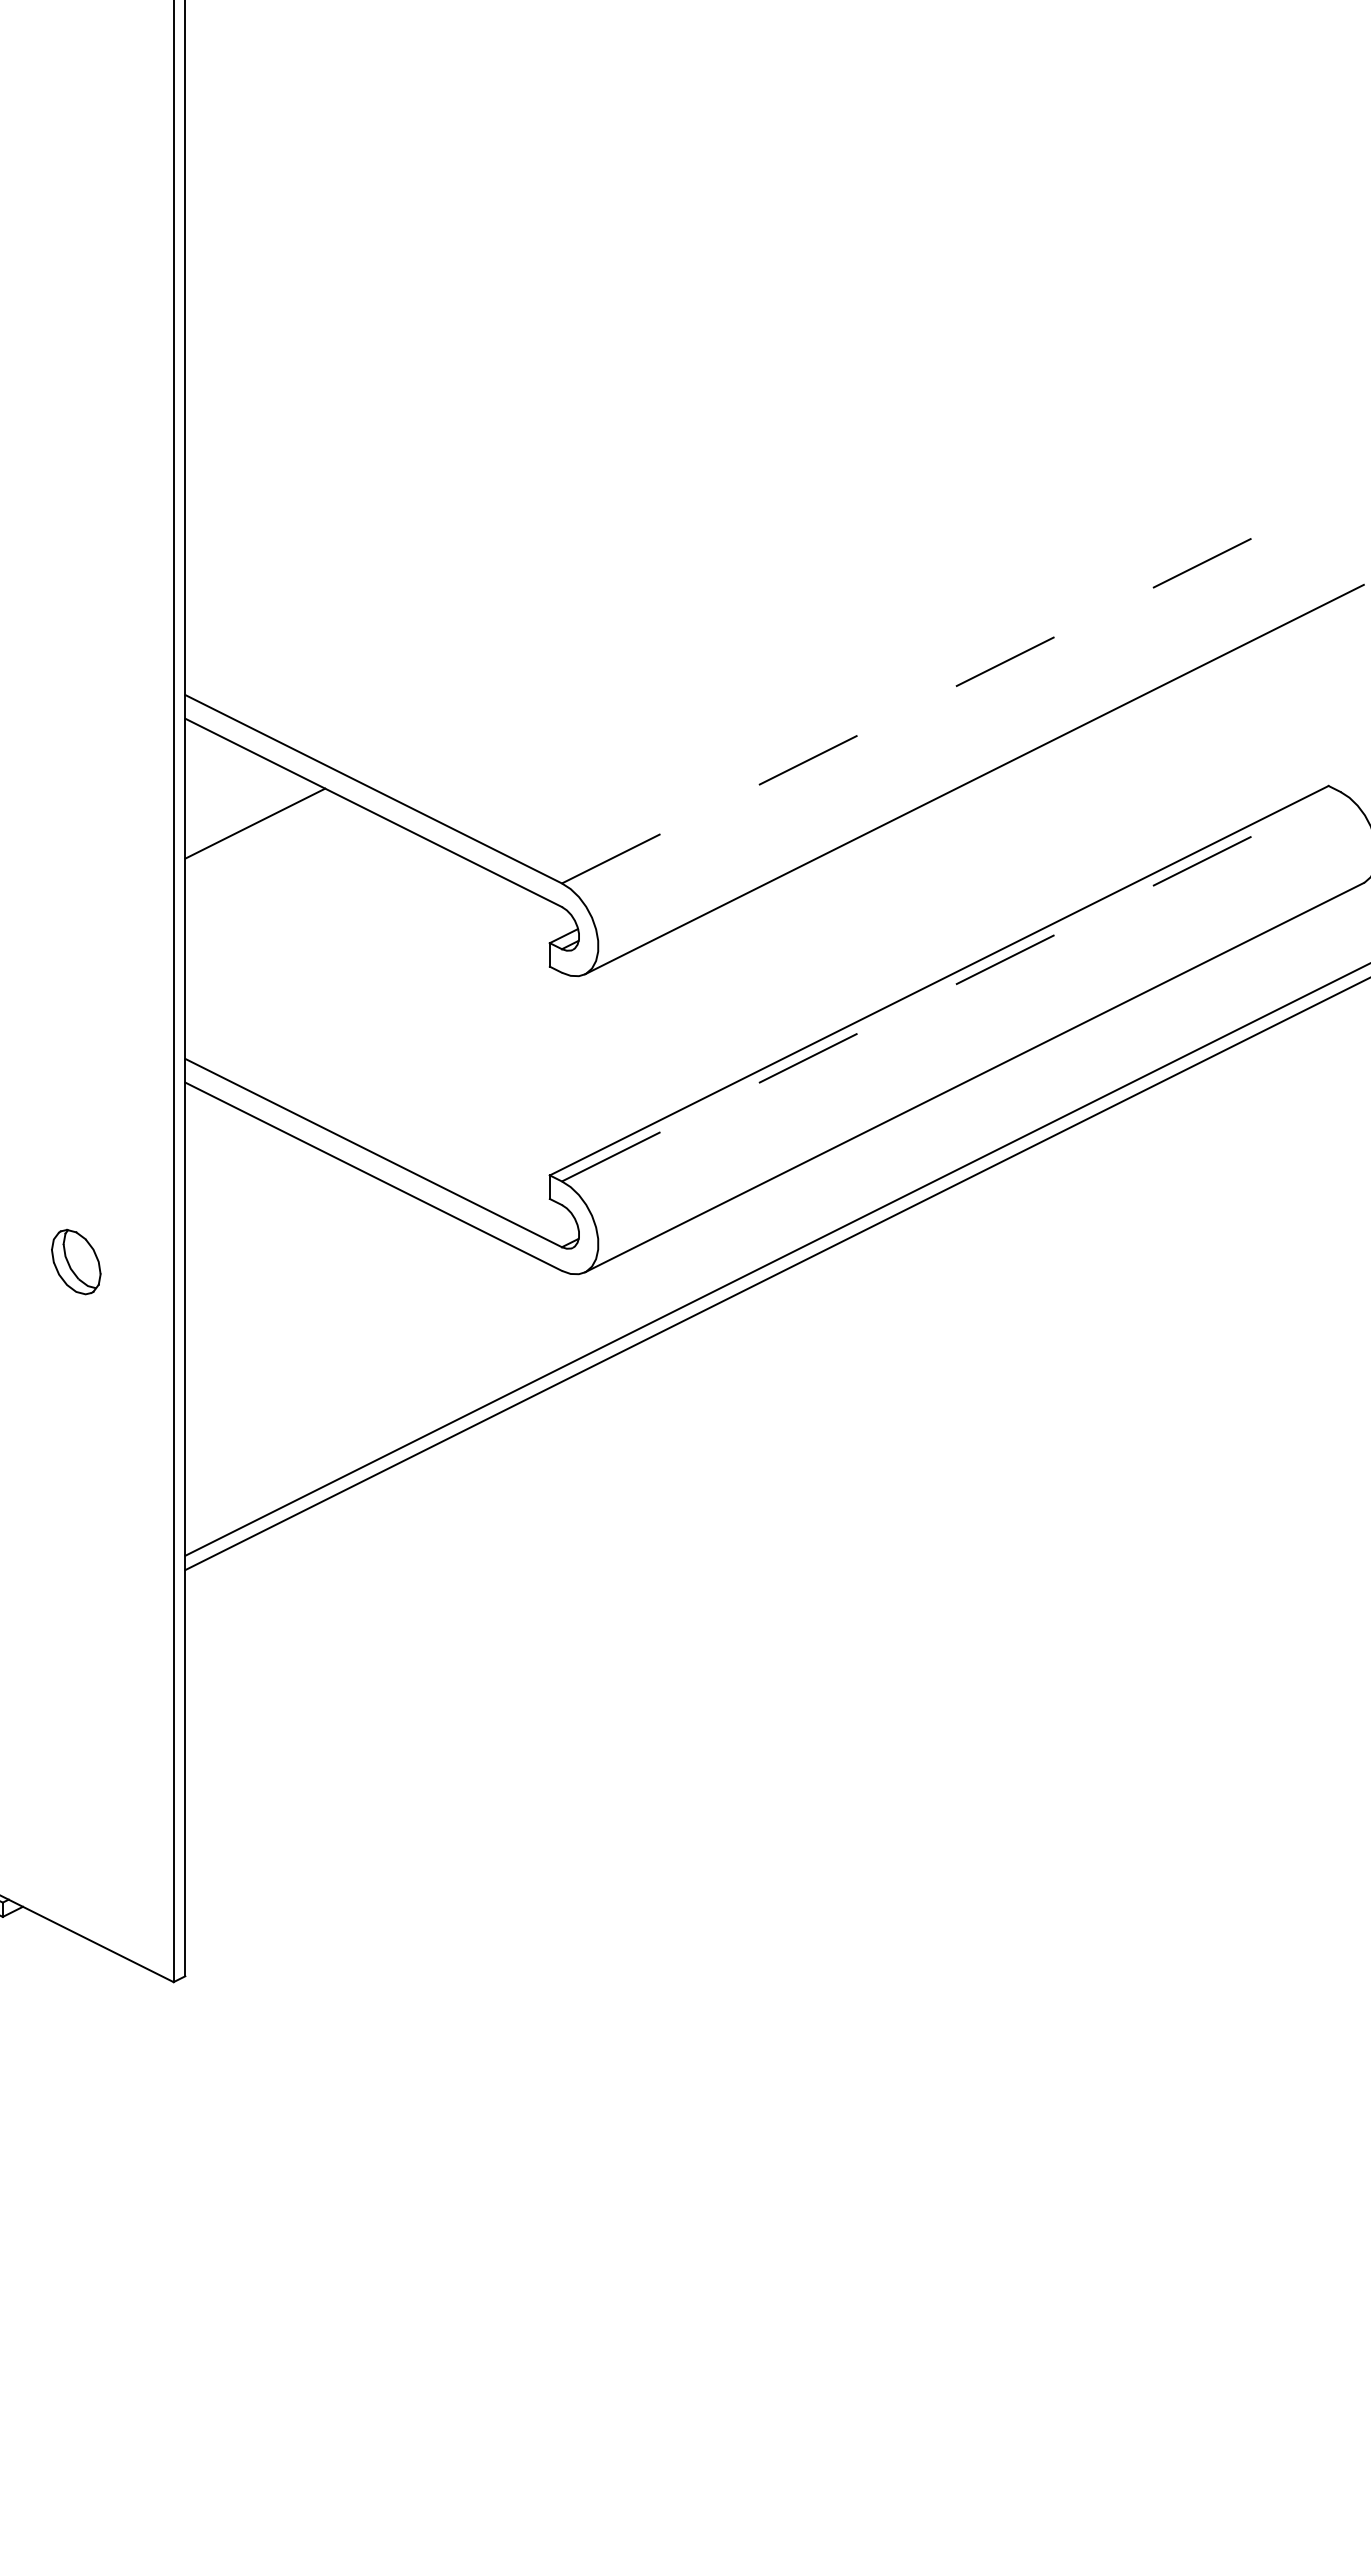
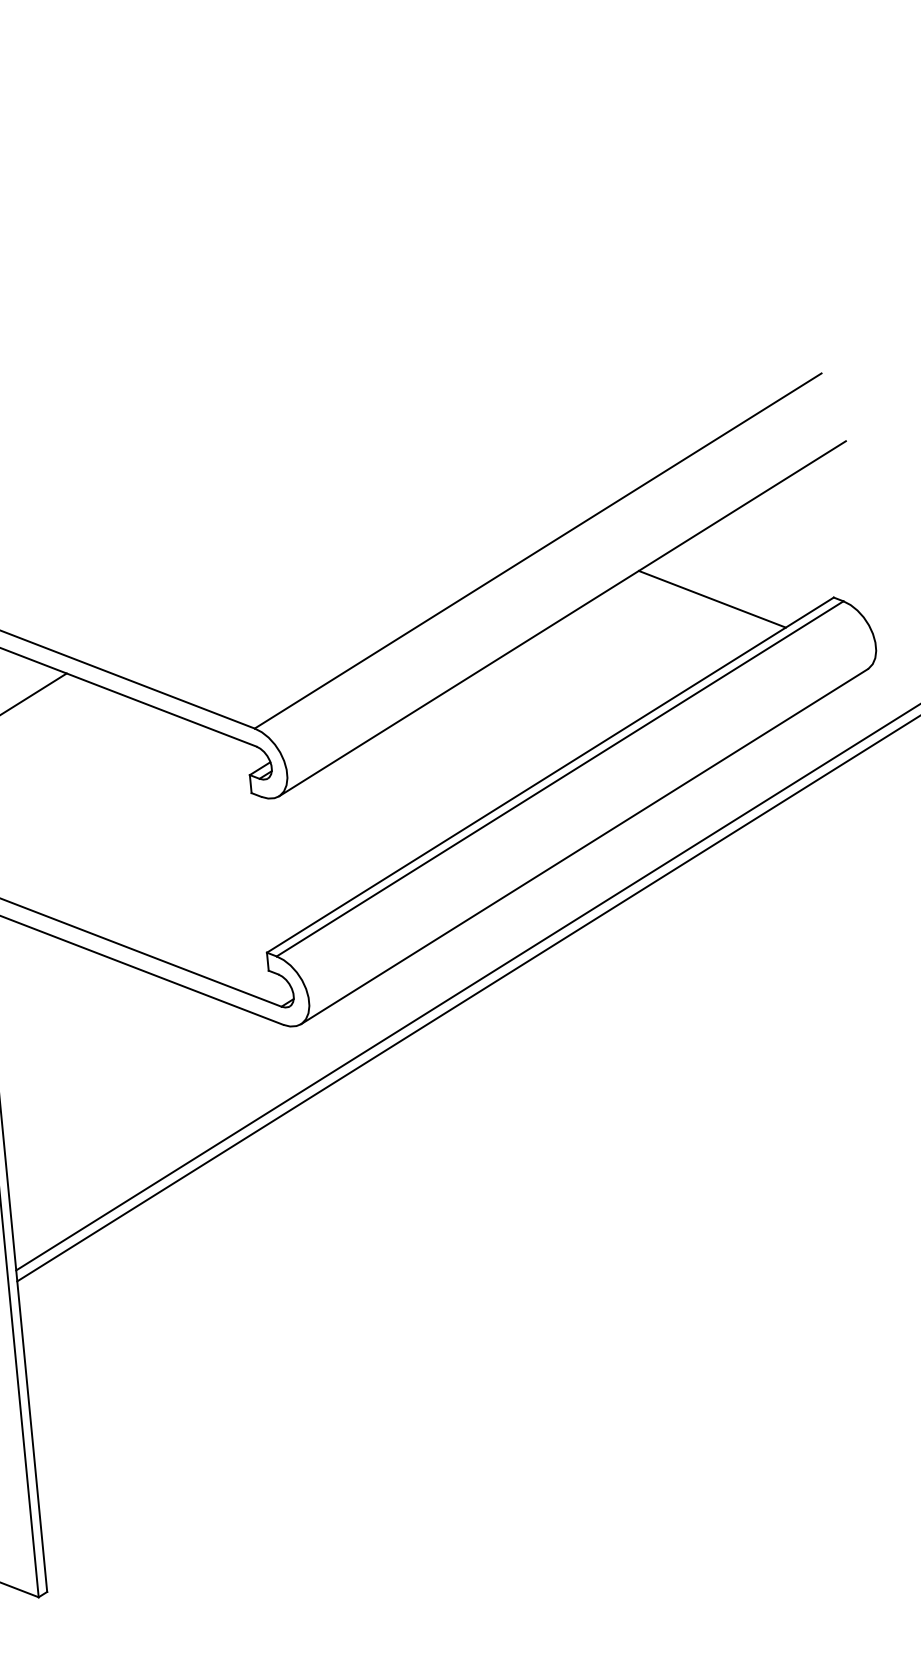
line: (951, 688) -> (538, 550), dashed -> solid
line: (1170, 772) -> (711, 598), added
line: (951, 986) -> (560, 778), dashed -> solid

